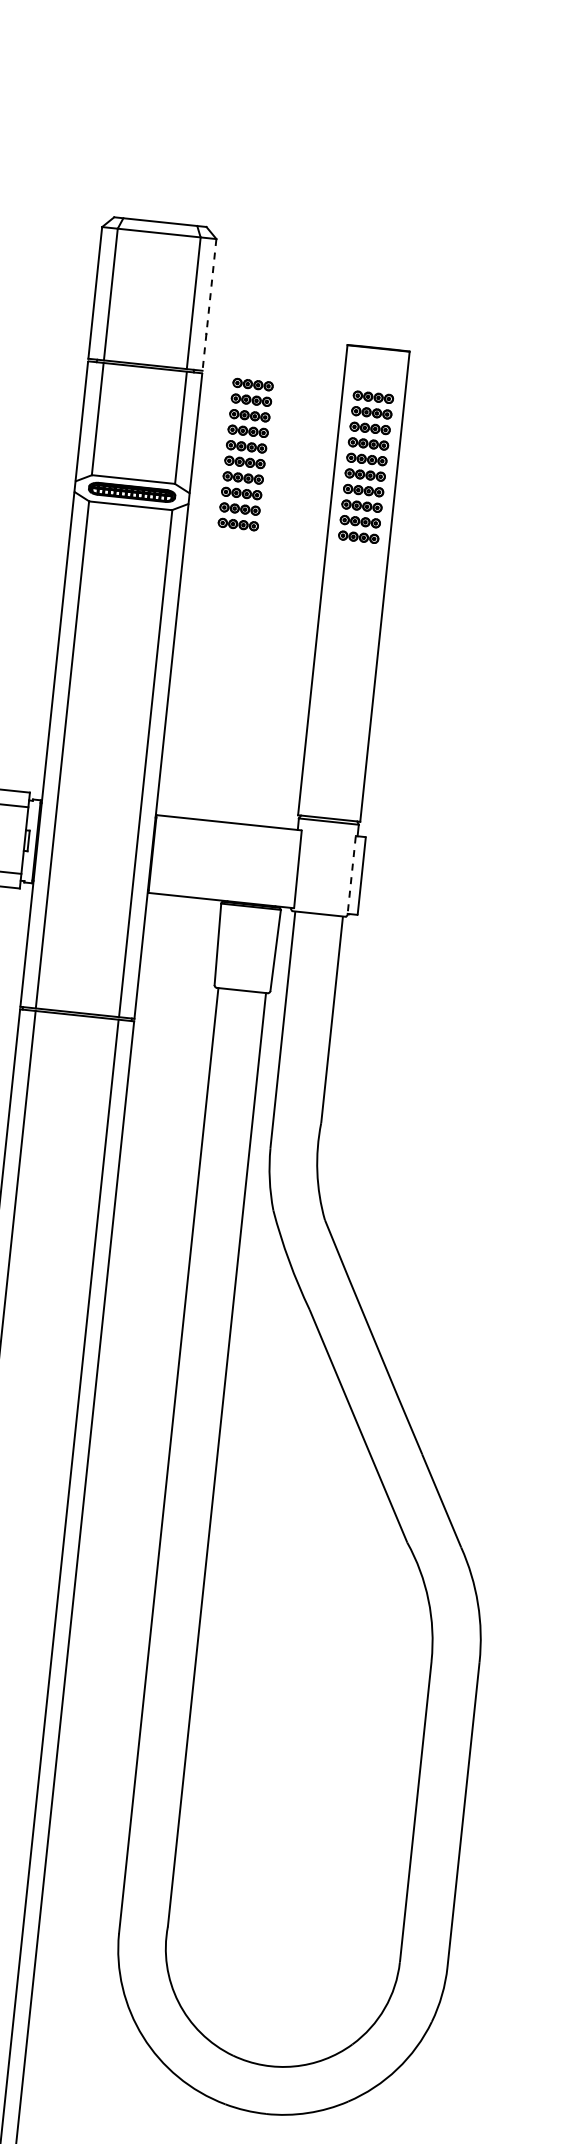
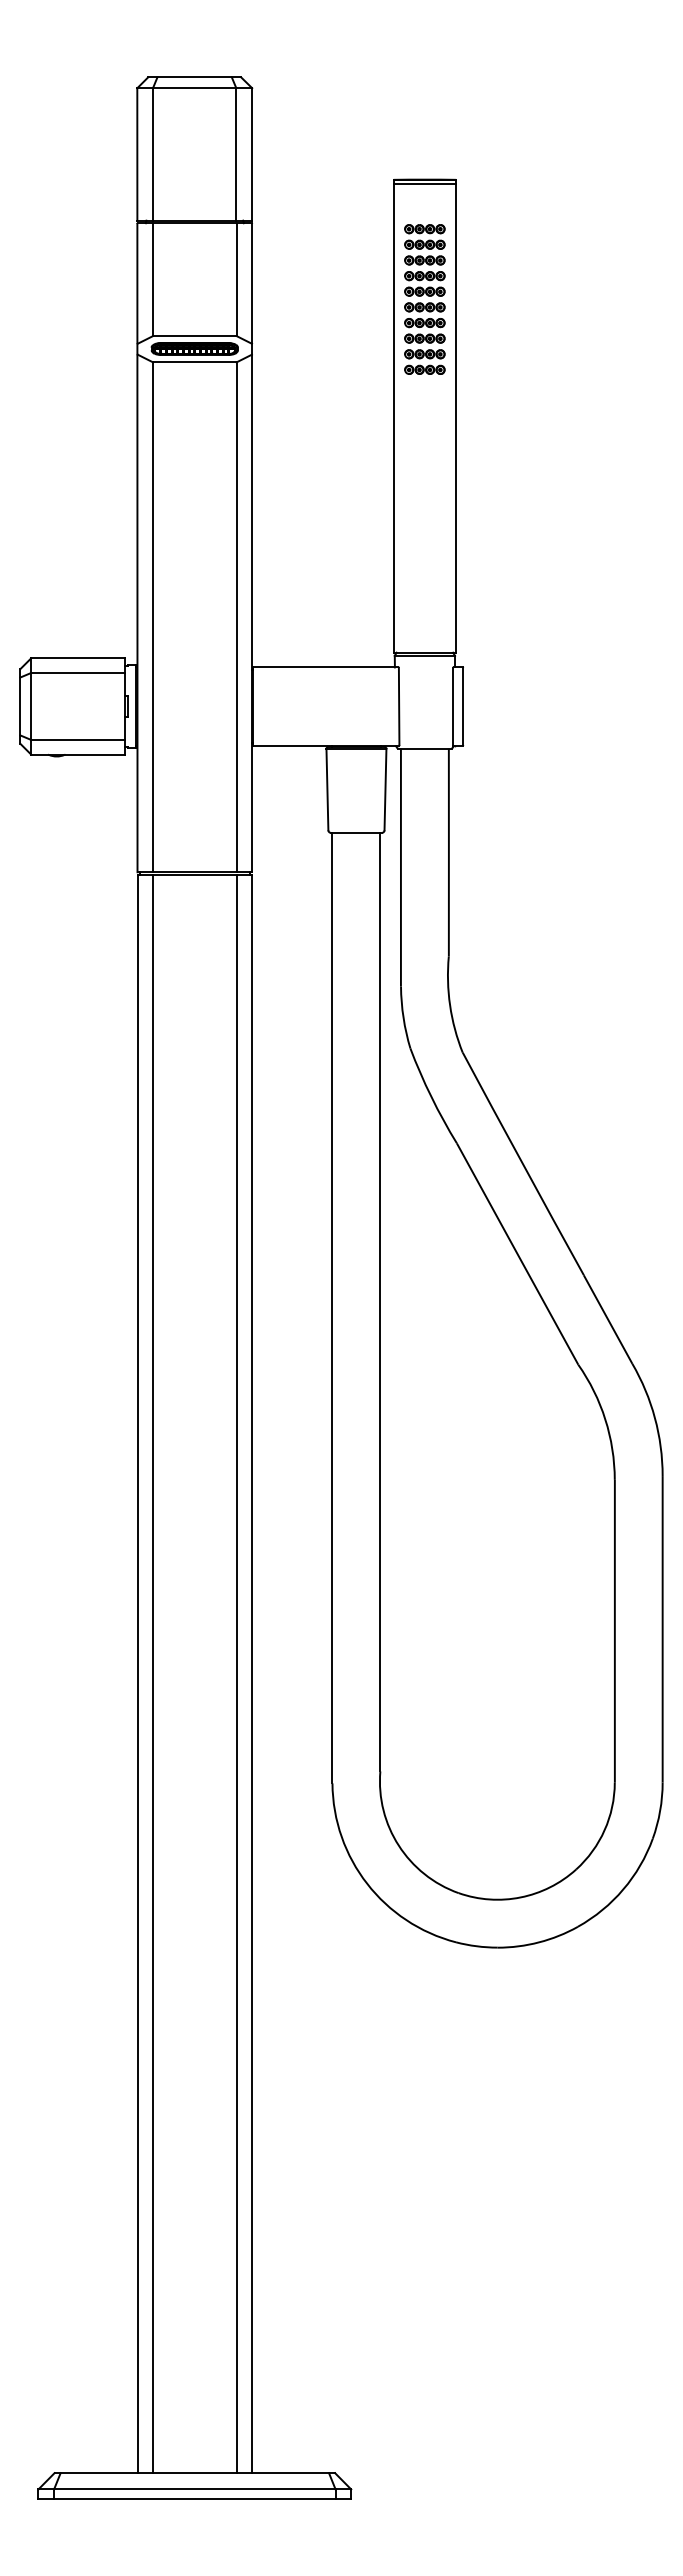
line: (209, 305) -> (252, 154), dashed -> solid
line: (377, 351) -> (424, 183), added
part: (245, 454) -> (303, 299), removed
line: (351, 874) -> (453, 706), dashed -> solid

